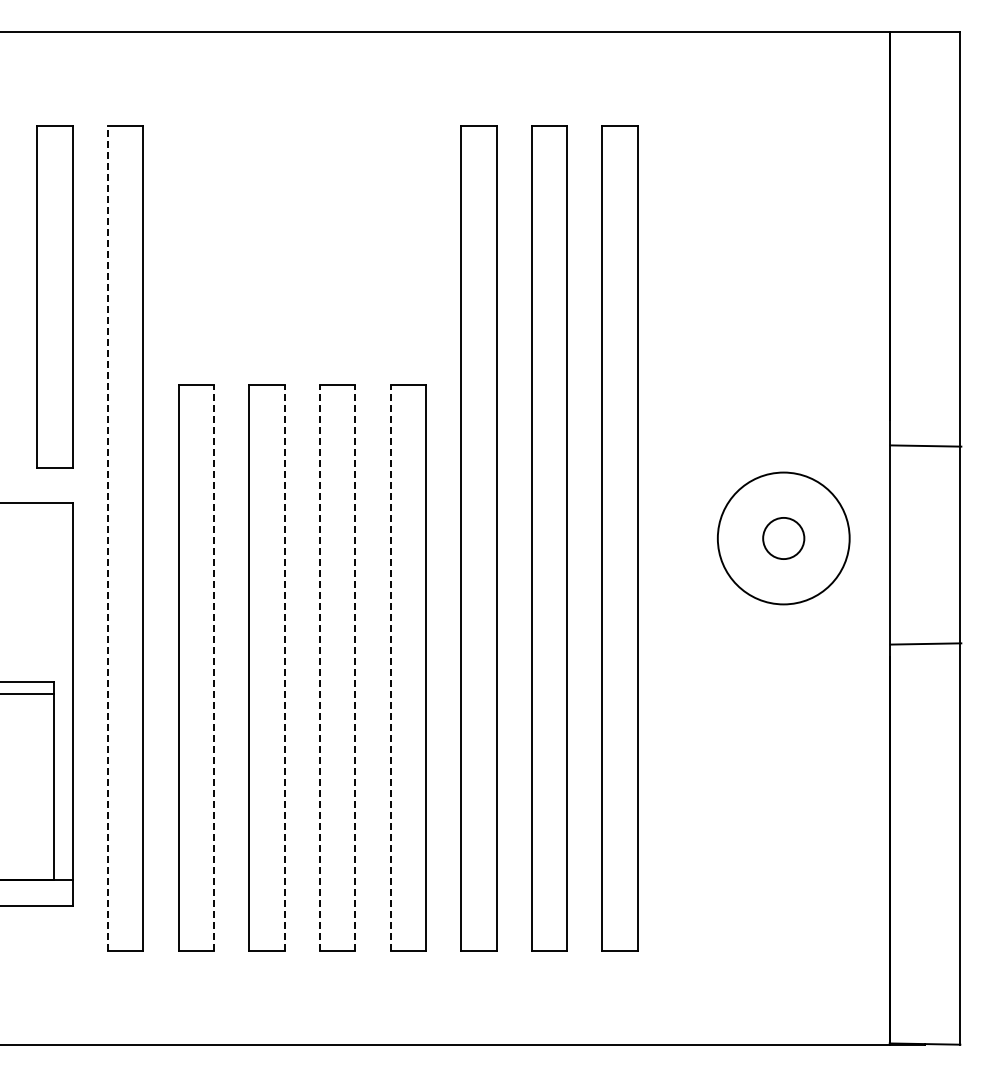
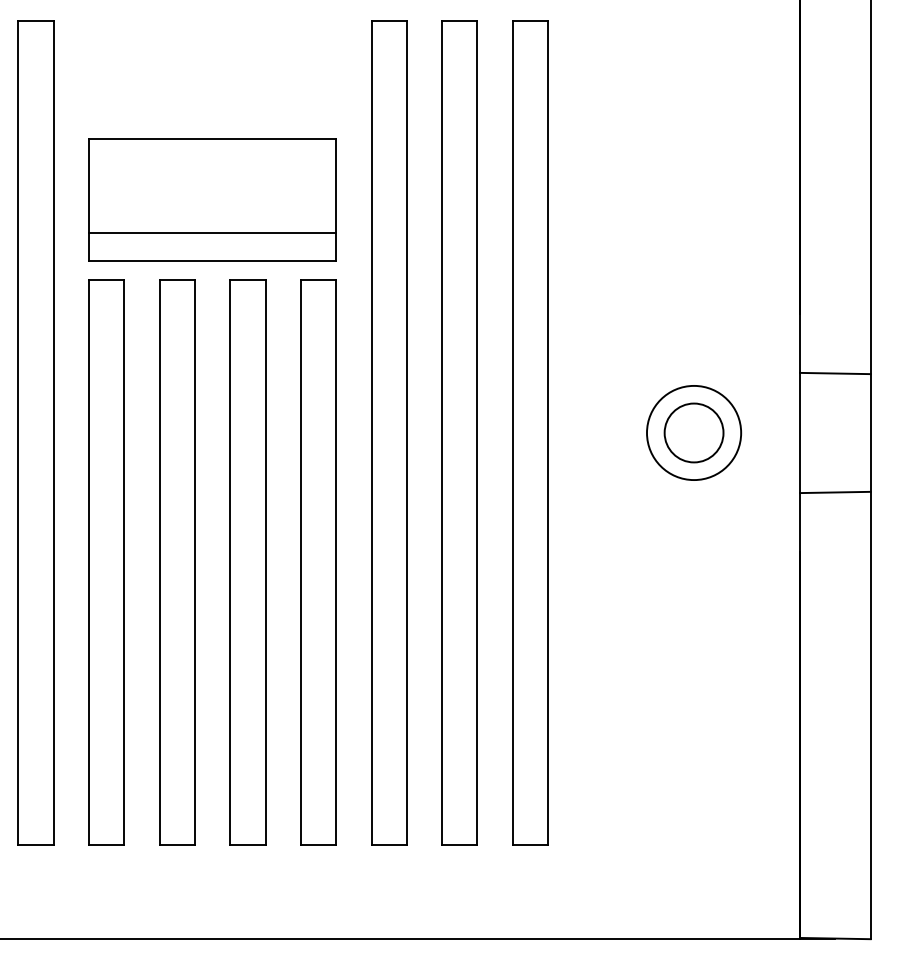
part: (302, 305) -> (212, 200), added
line: (925, 445) -> (834, 373), moved
line: (108, 538) -> (18, 433), dashed -> solid
circle: (783, 538) -> (693, 433), size x0.71
circle: (783, 538) -> (693, 433), size x1.43
line: (925, 643) -> (834, 492), moved
line: (213, 667) -> (123, 562), dashed -> solid
line: (284, 667) -> (194, 562), dashed -> solid
line: (319, 667) -> (229, 562), dashed -> solid
line: (355, 667) -> (265, 562), dashed -> solid
line: (390, 667) -> (300, 562), dashed -> solid

